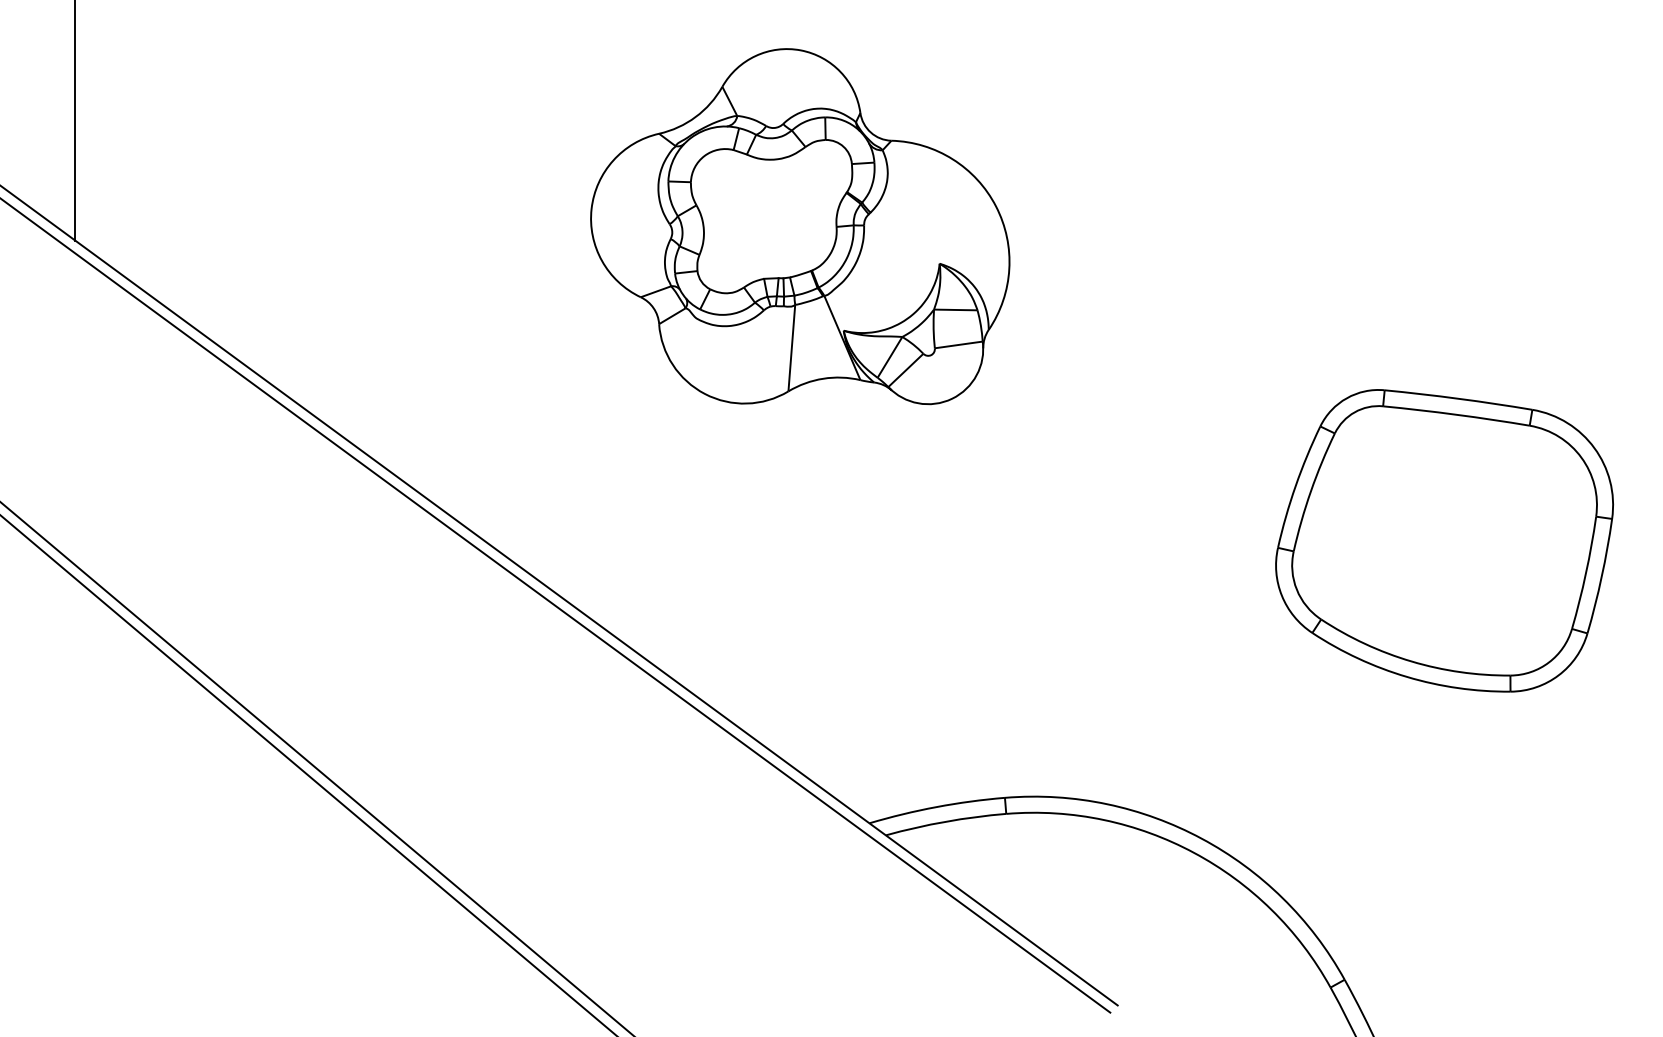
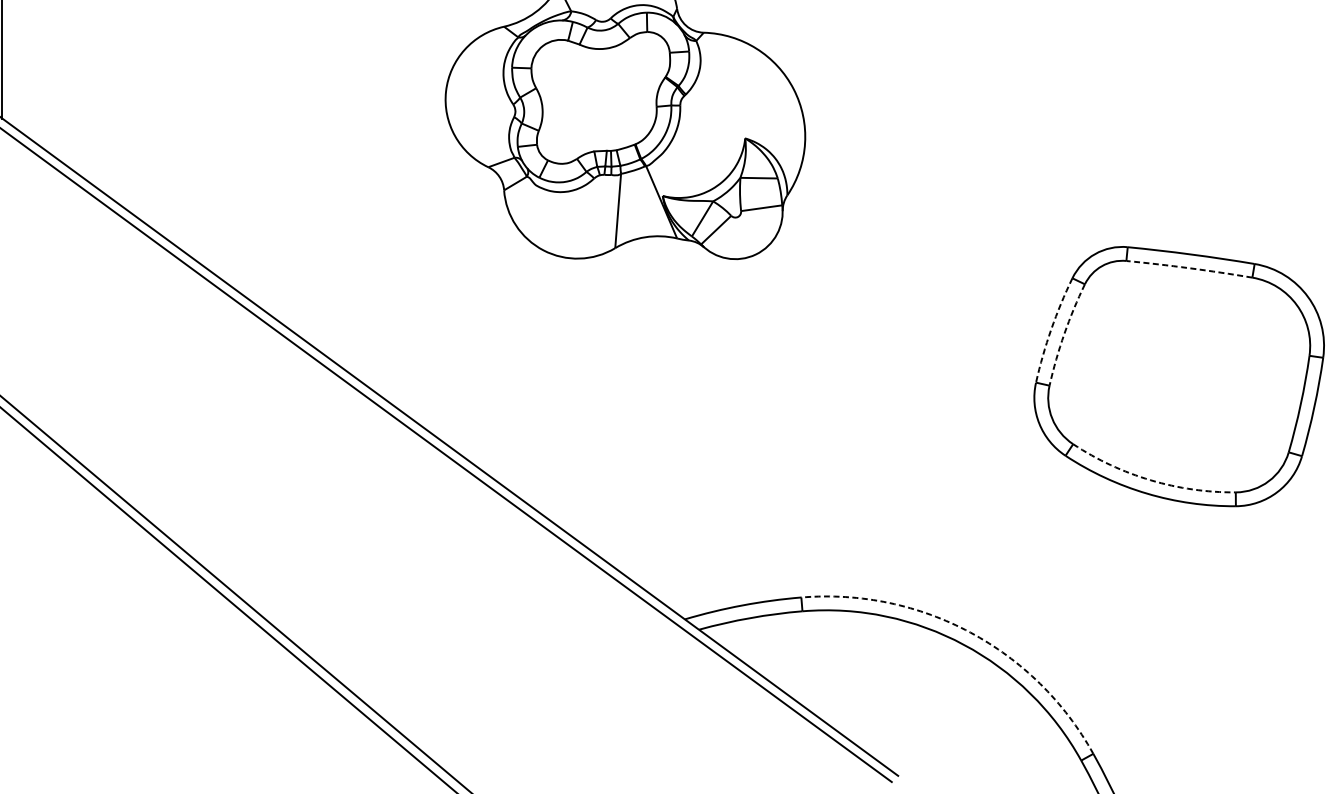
arc: (1456, 414) -> (1189, 268), solid -> dashed
arc: (1295, 485) -> (1051, 329), solid -> dashed
arc: (1310, 491) -> (1063, 334), solid -> dashed
arc: (1411, 661) -> (1150, 480), solid -> dashed
arc: (1201, 838) -> (970, 632), solid -> dashed

